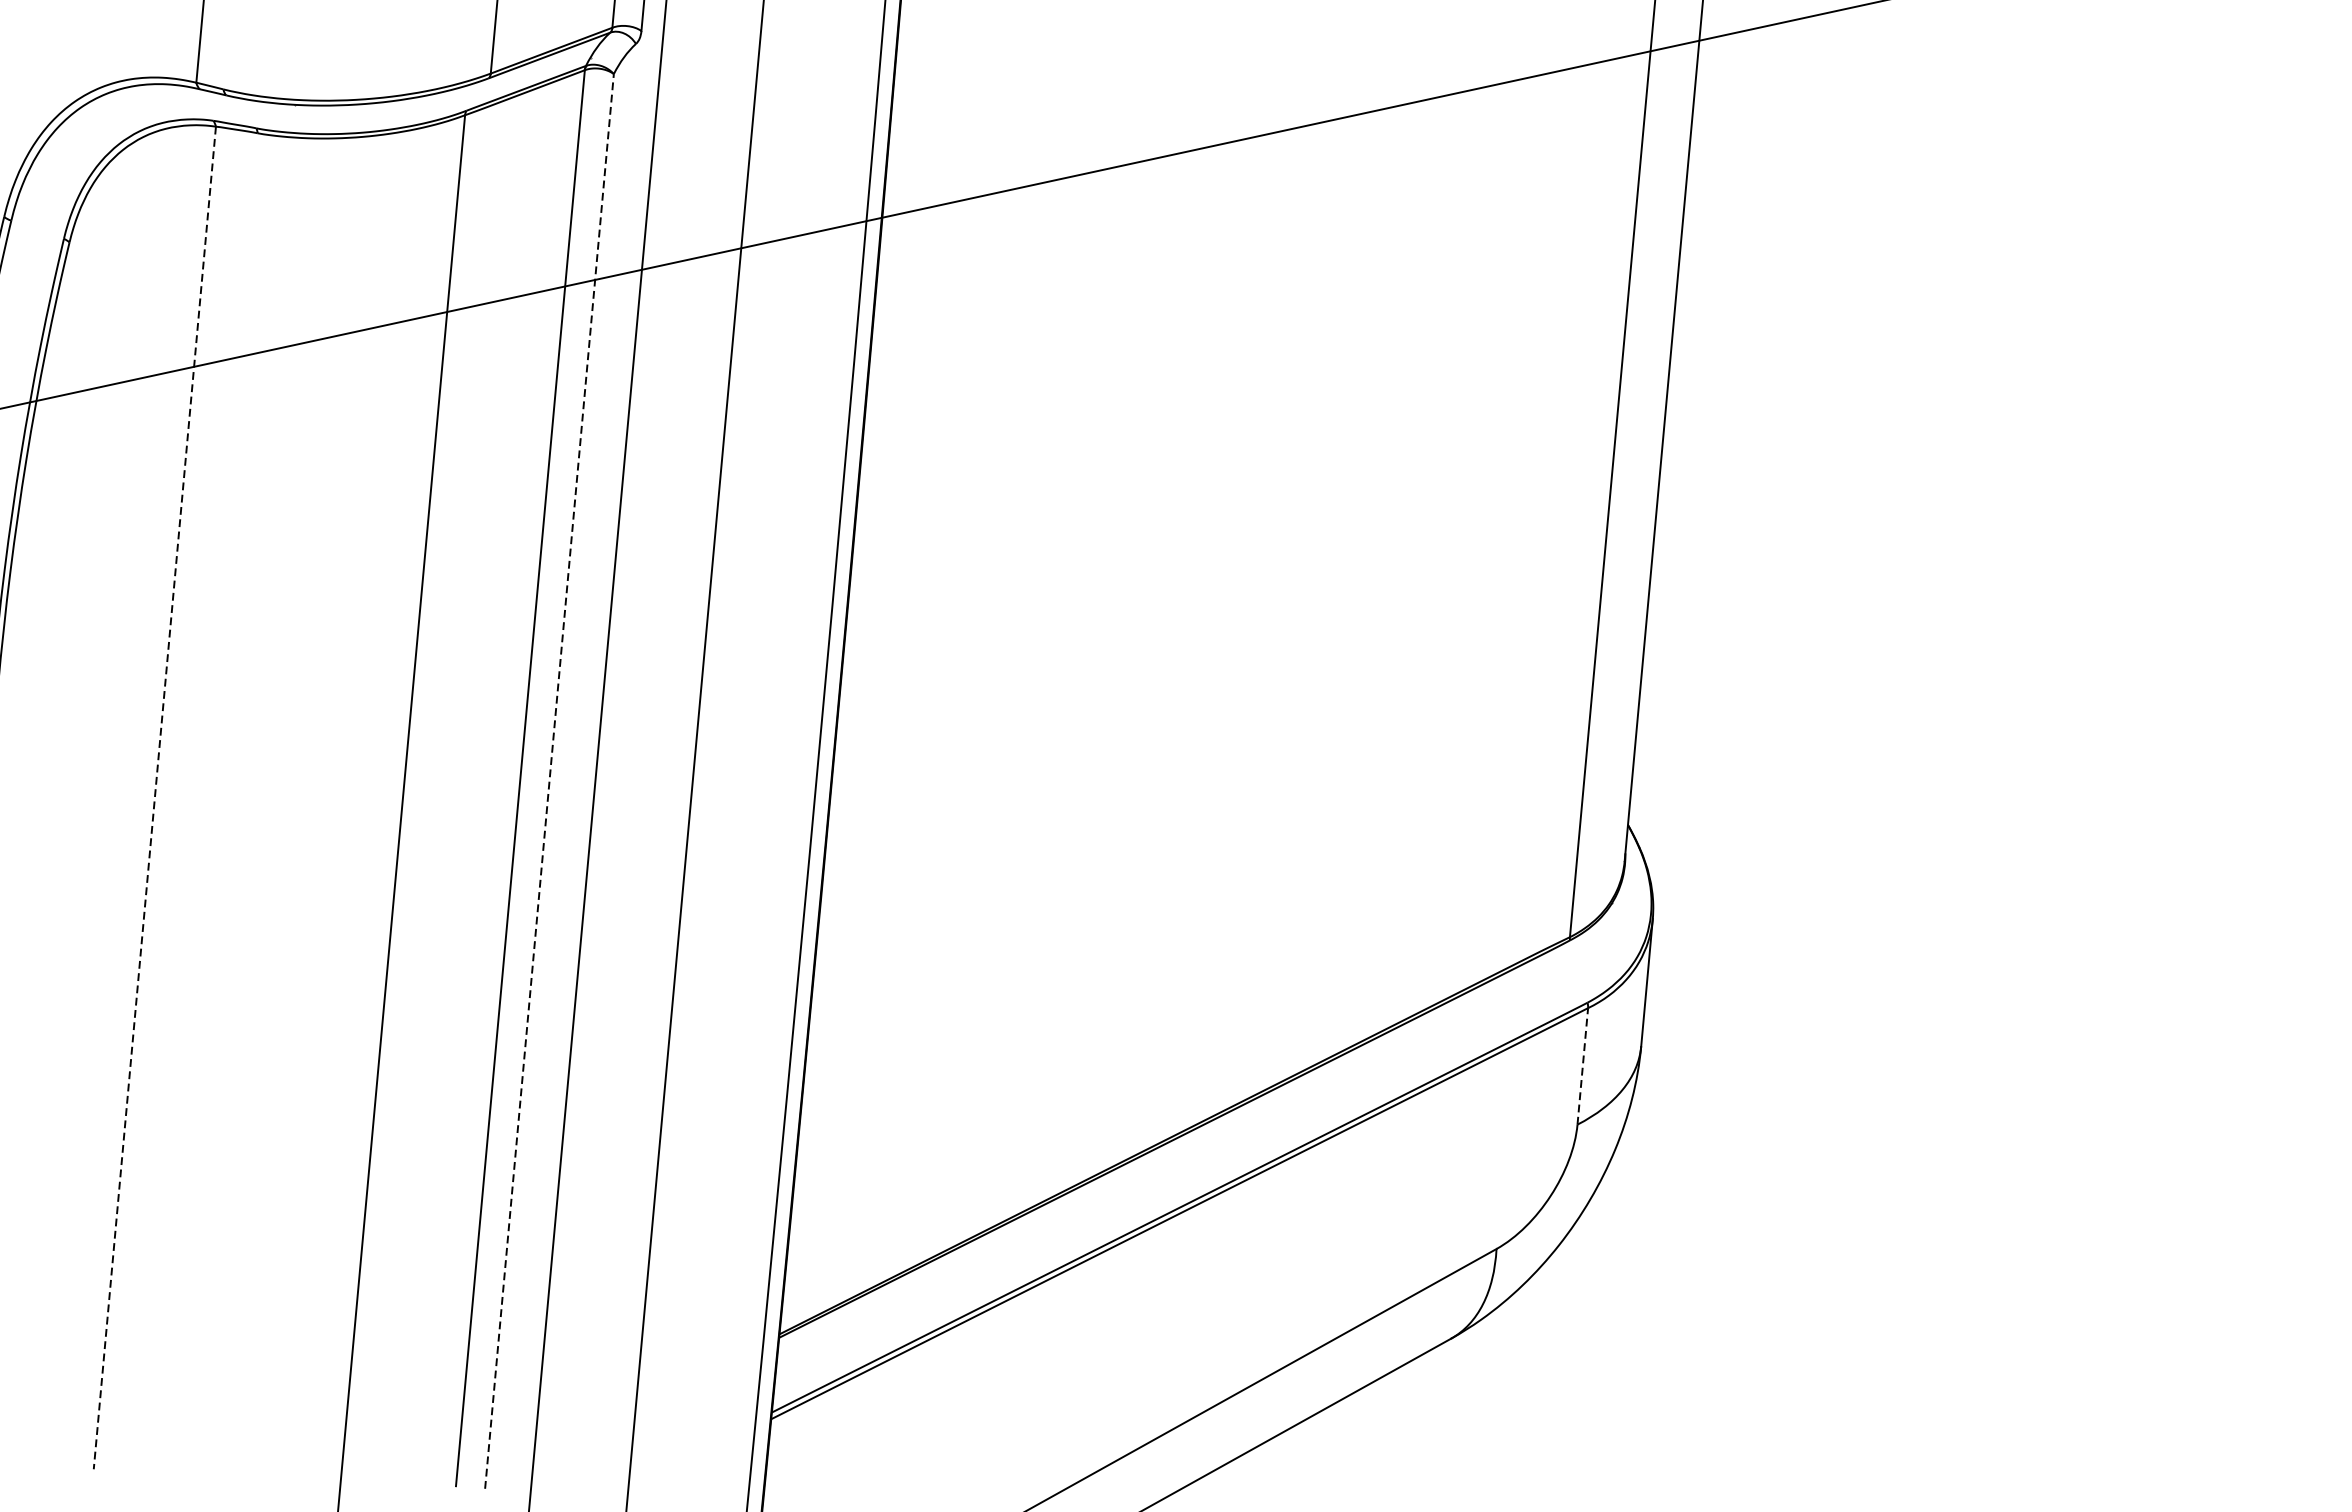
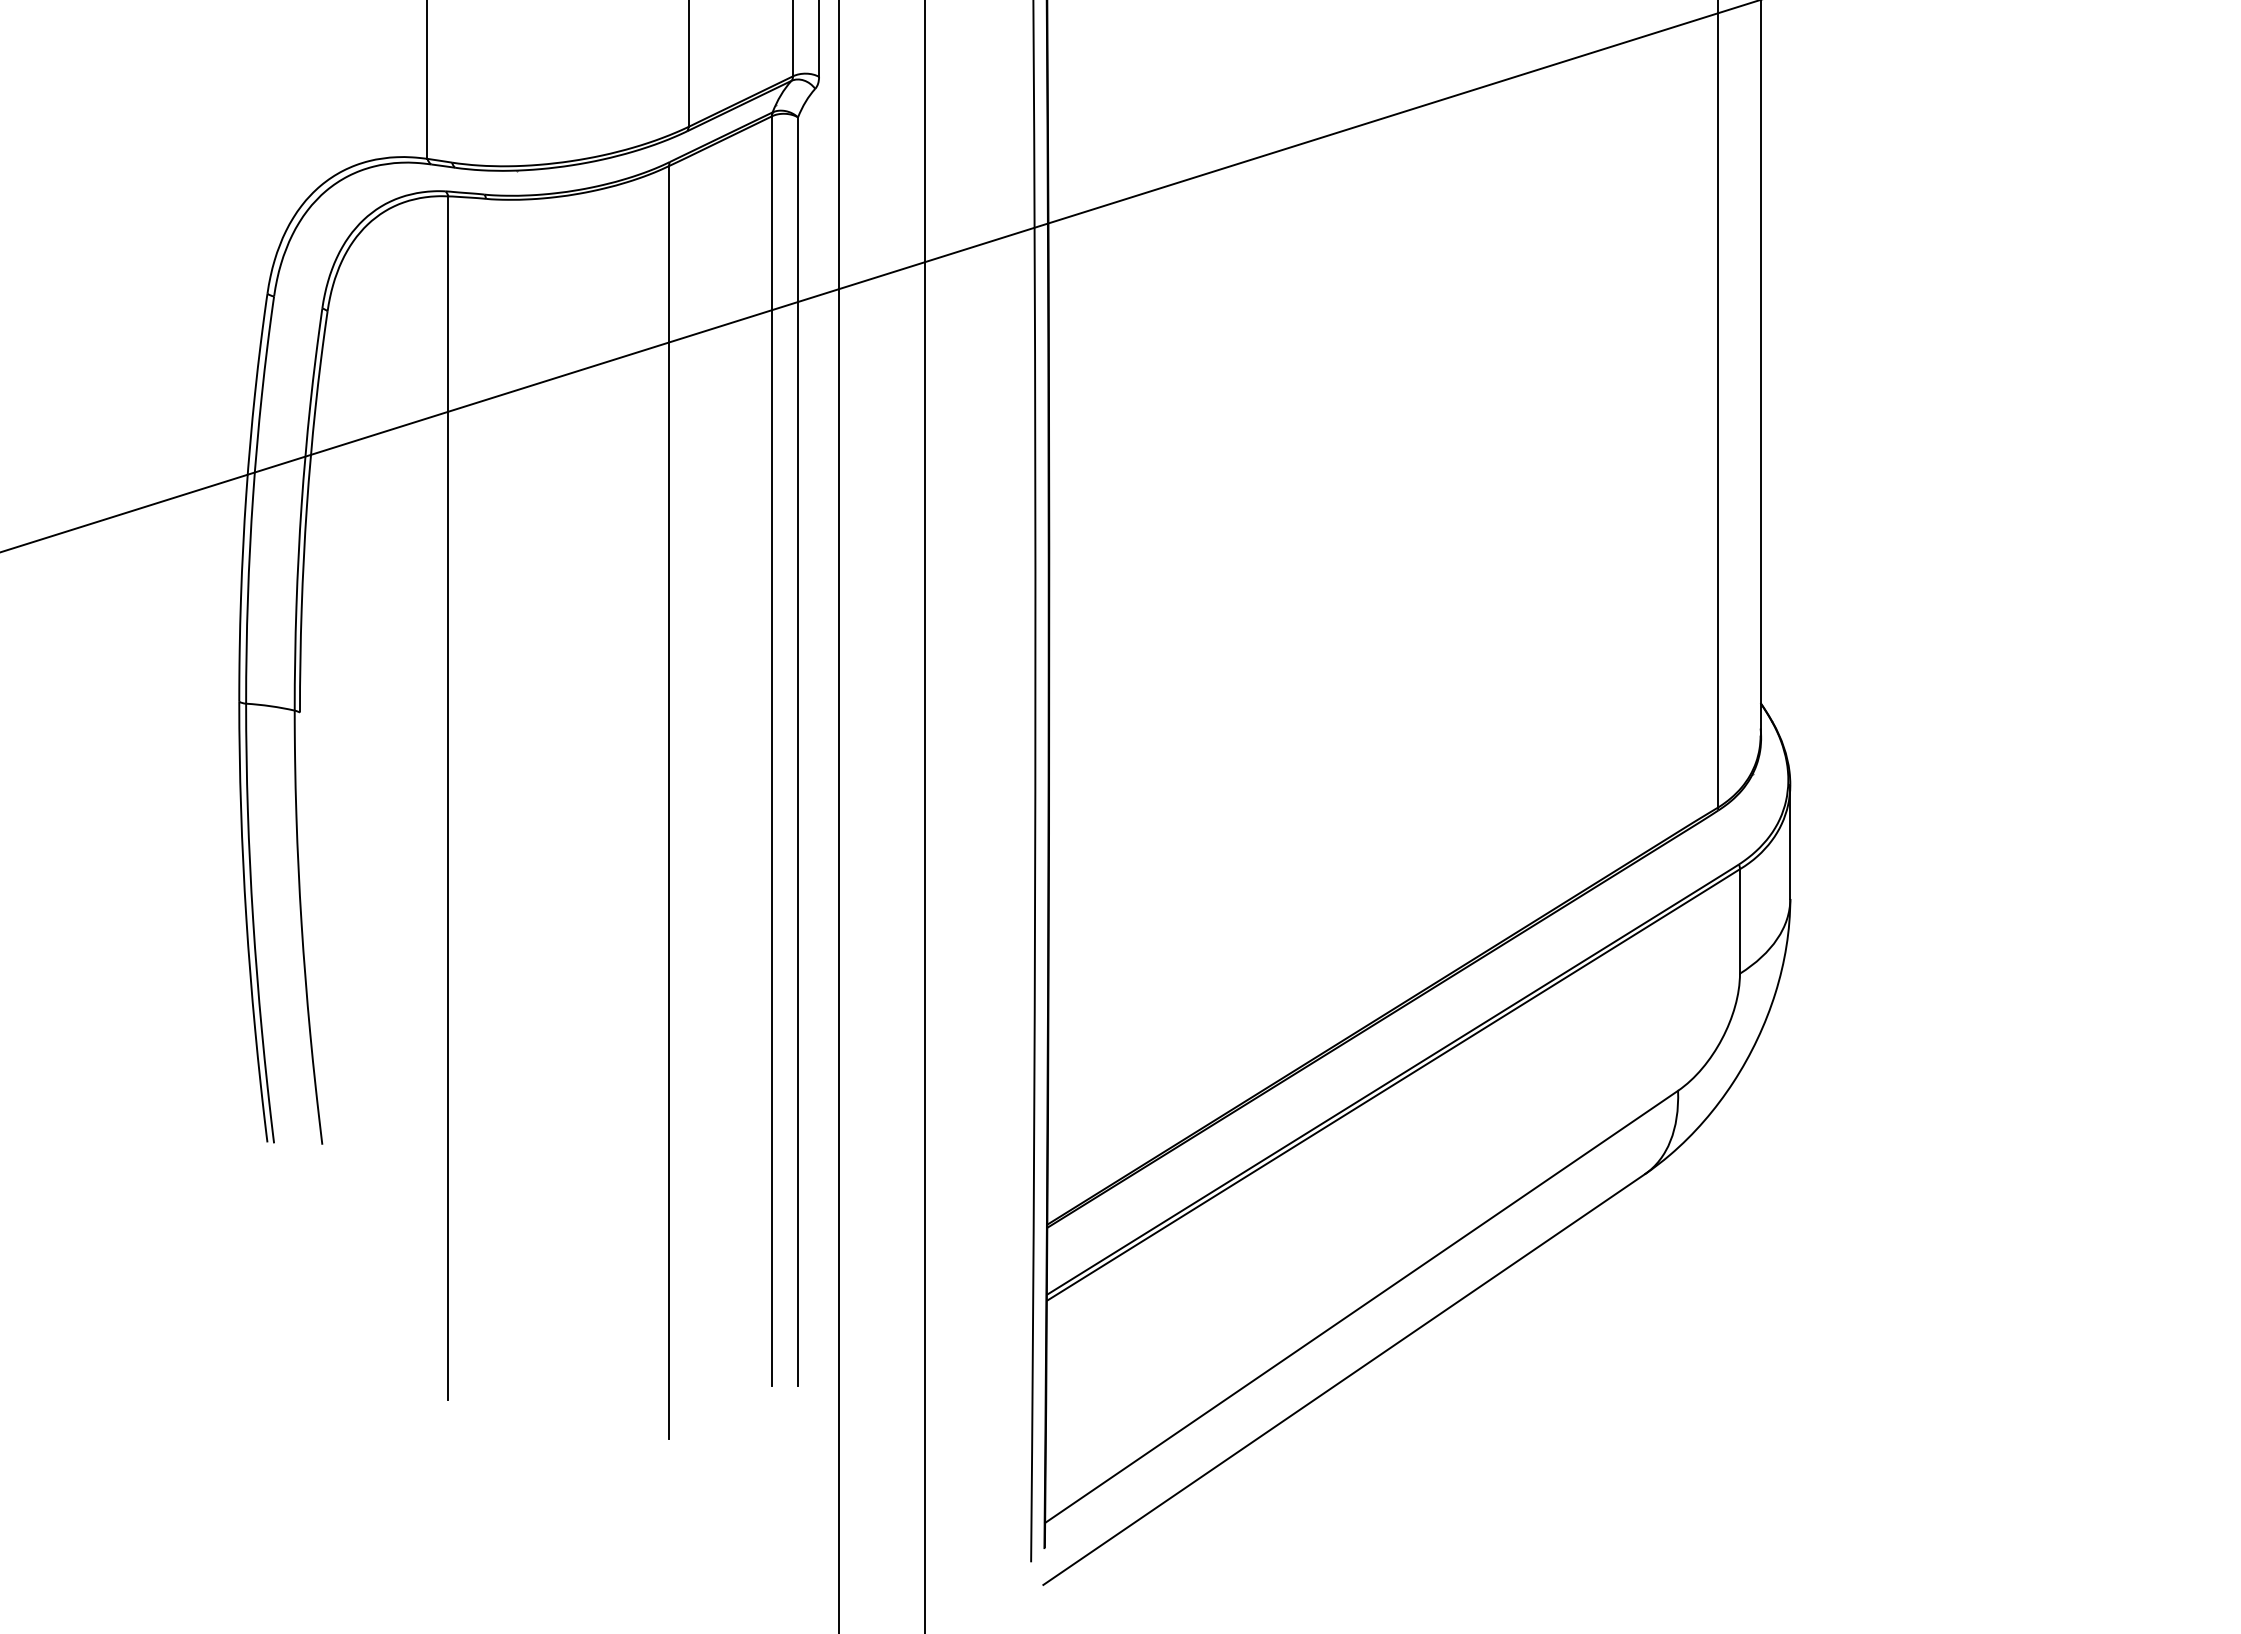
line: (550, 781) -> (798, 751), dashed -> solid
line: (154, 798) -> (448, 798), dashed -> solid
line: (1582, 1065) -> (1739, 920), dashed -> solid

